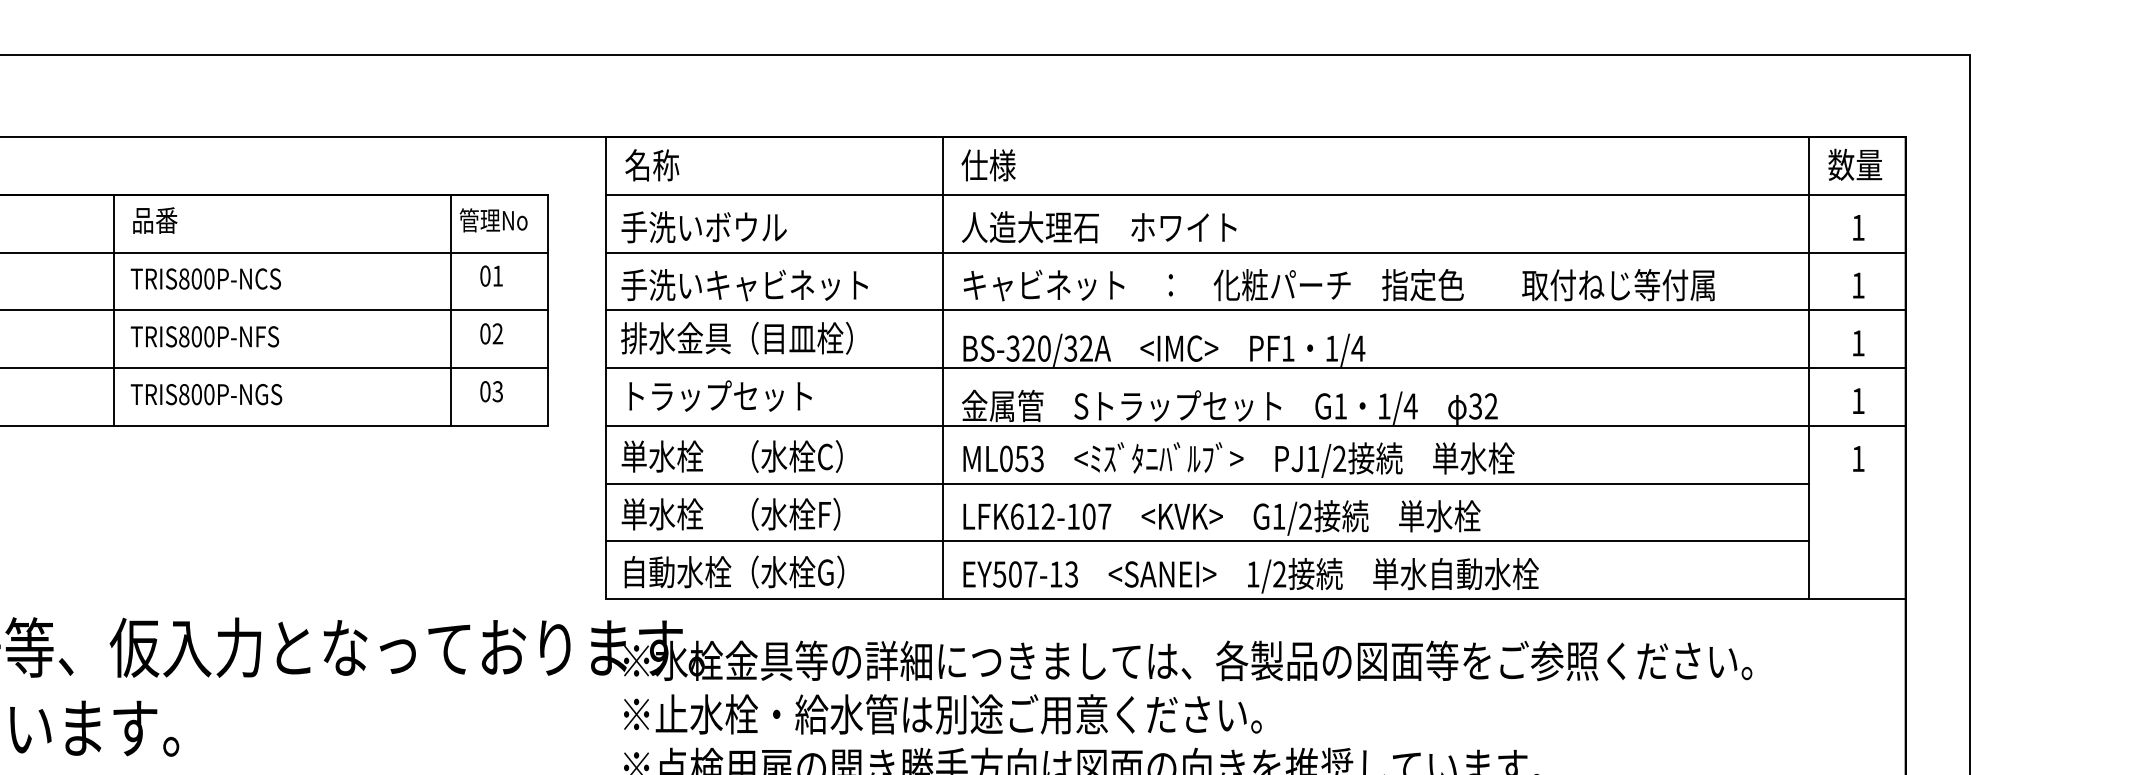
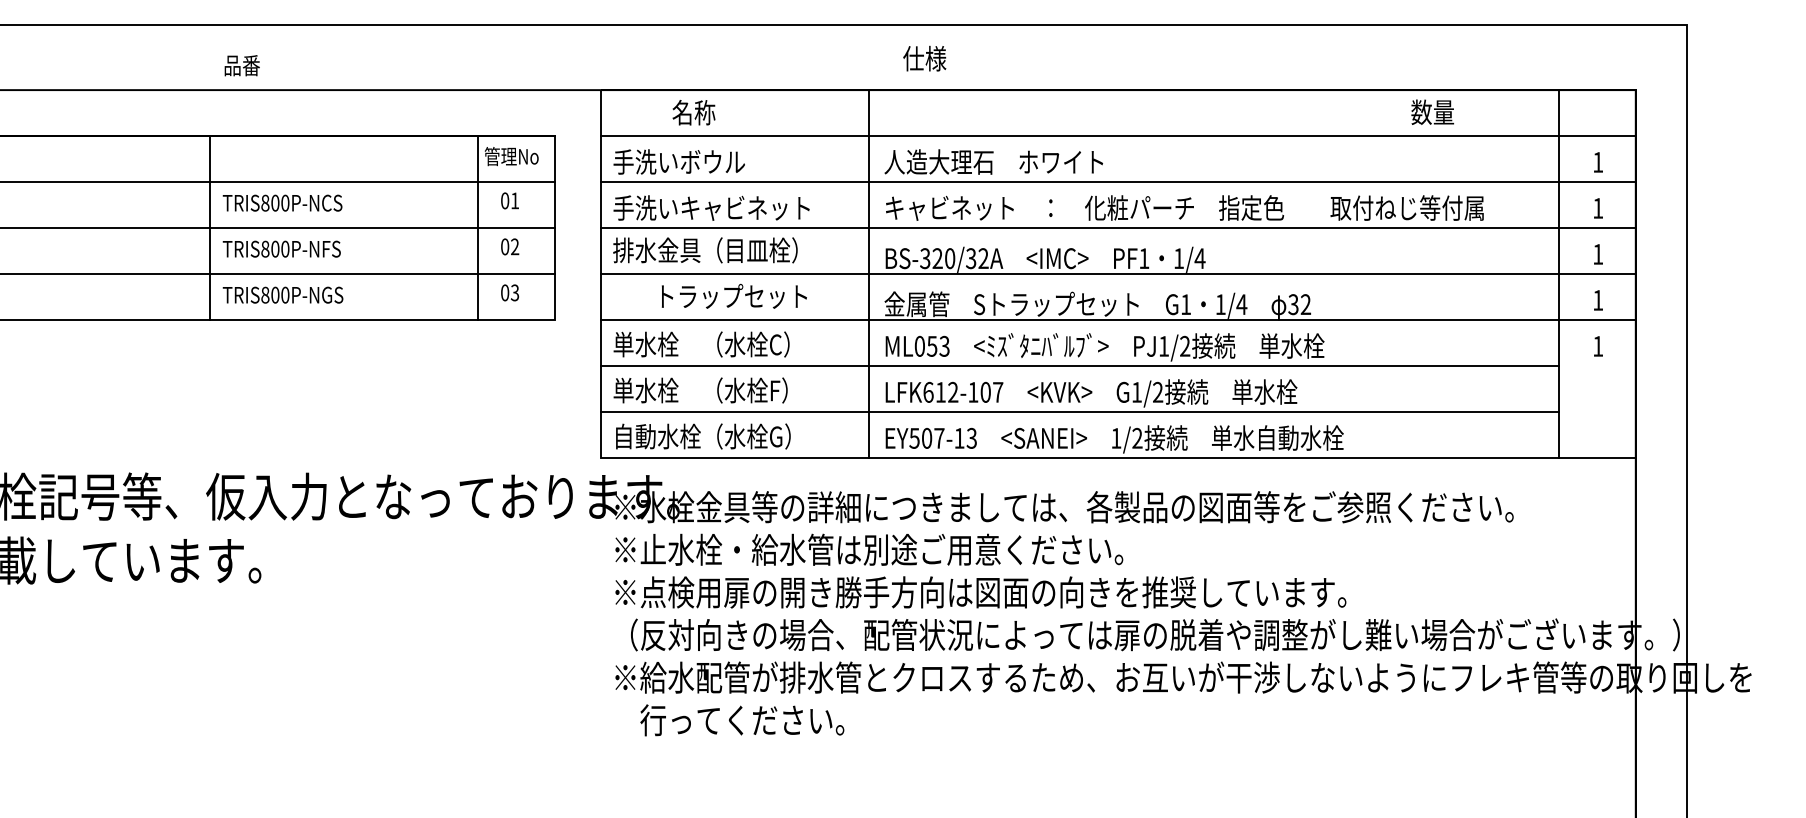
text: (1855, 163) -> (1432, 111), moved
text: (651, 165) -> (693, 112), moved
text: (988, 165) -> (924, 58), moved
text: (154, 220) -> (241, 65), moved
text: (719, 394) -> (733, 295), moved

